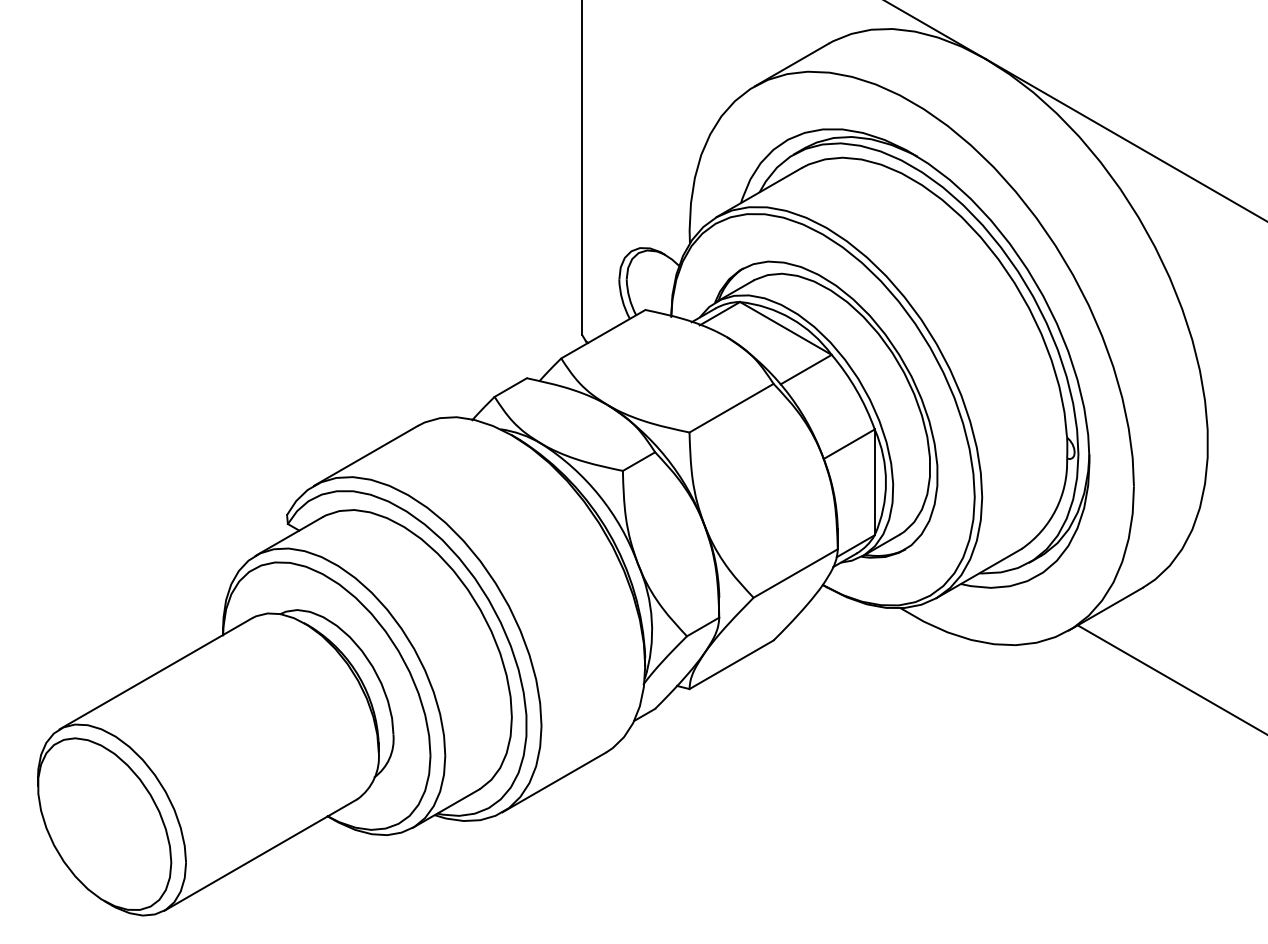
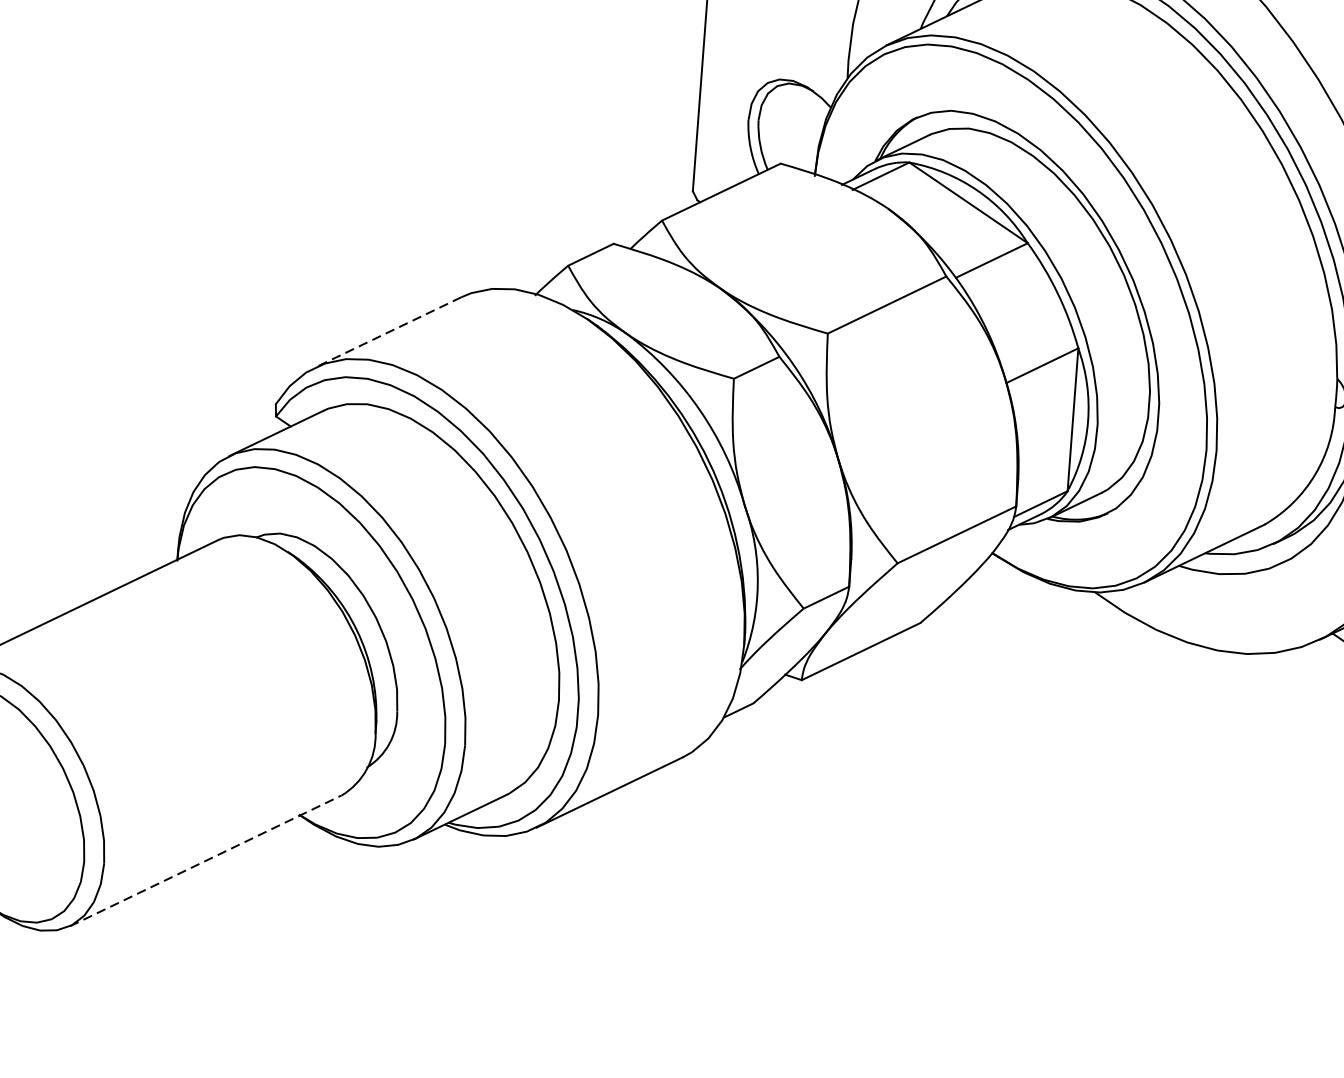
line: (365, 455) -> (387, 331), solid -> dashed
line: (261, 854) -> (206, 860), solid -> dashed

